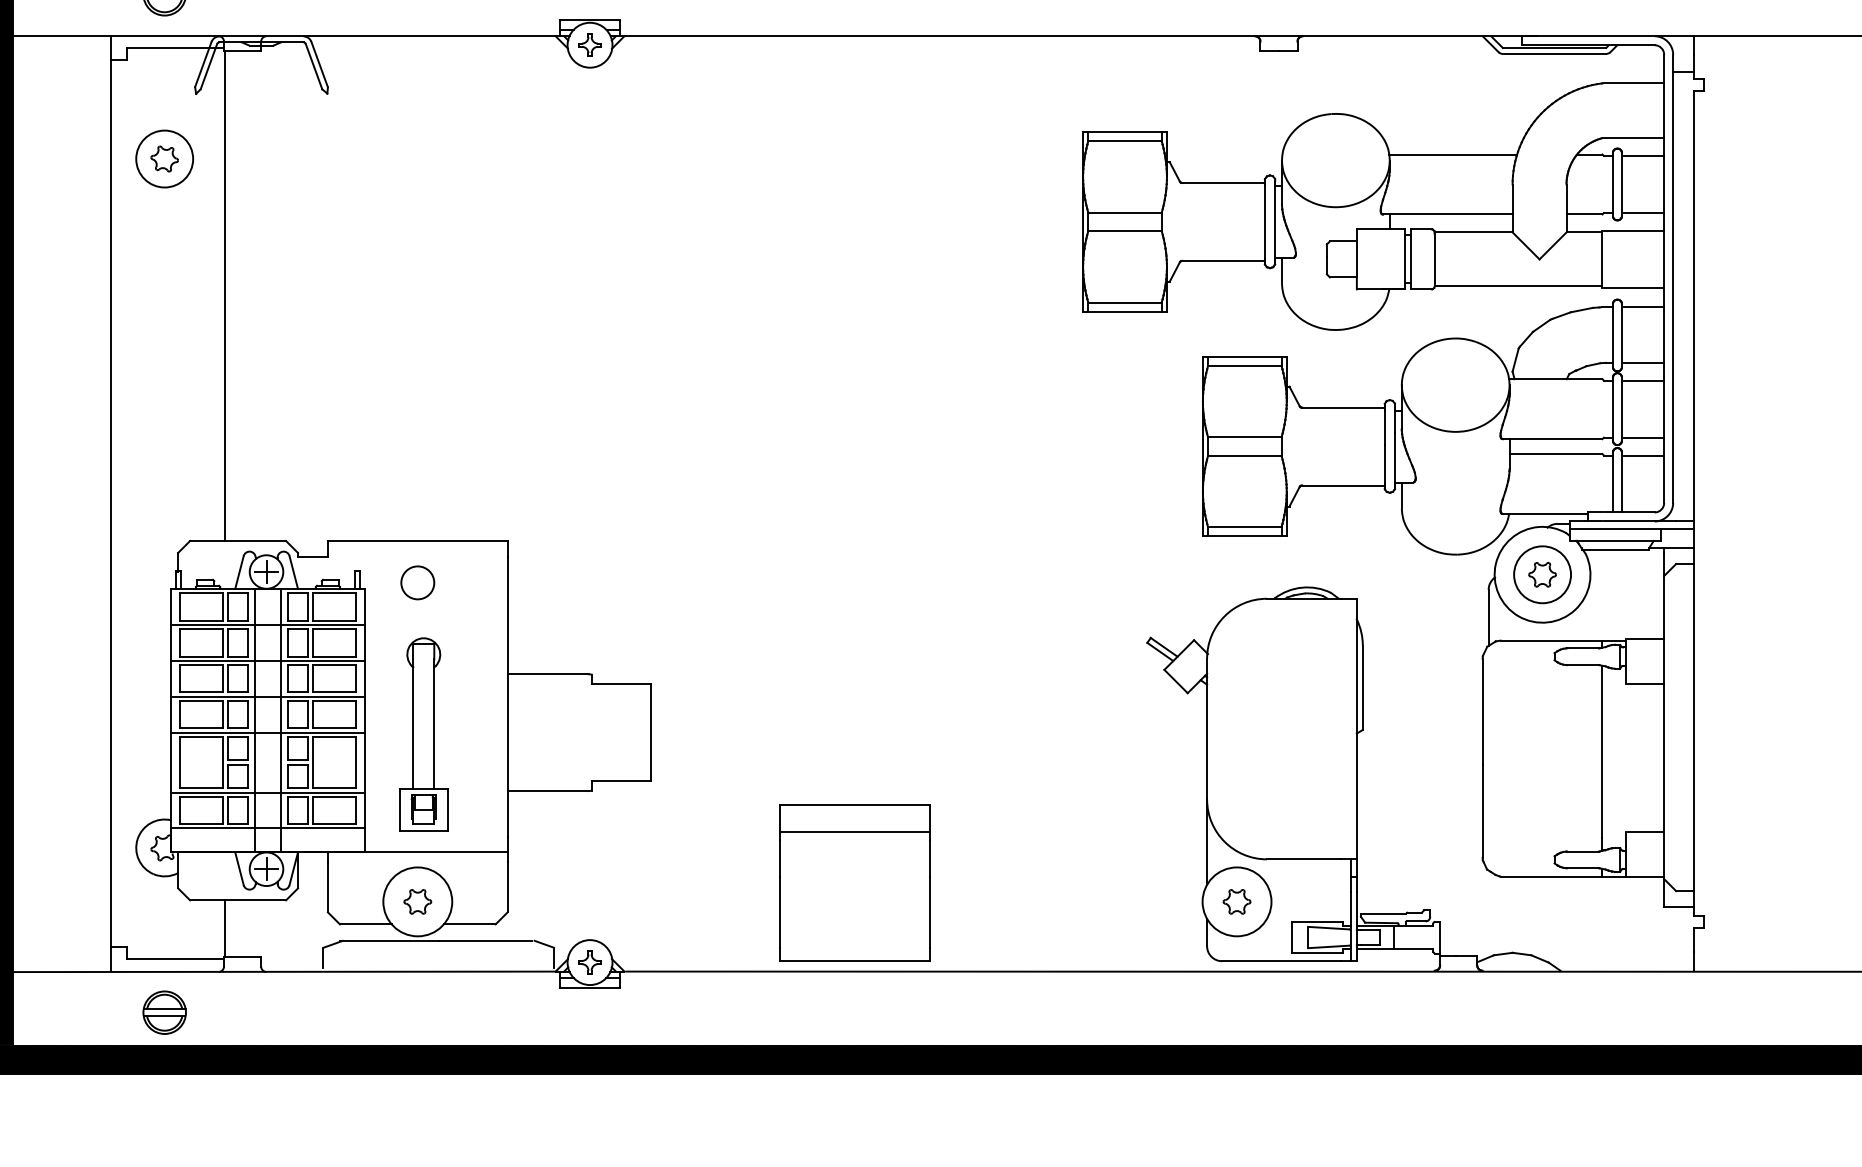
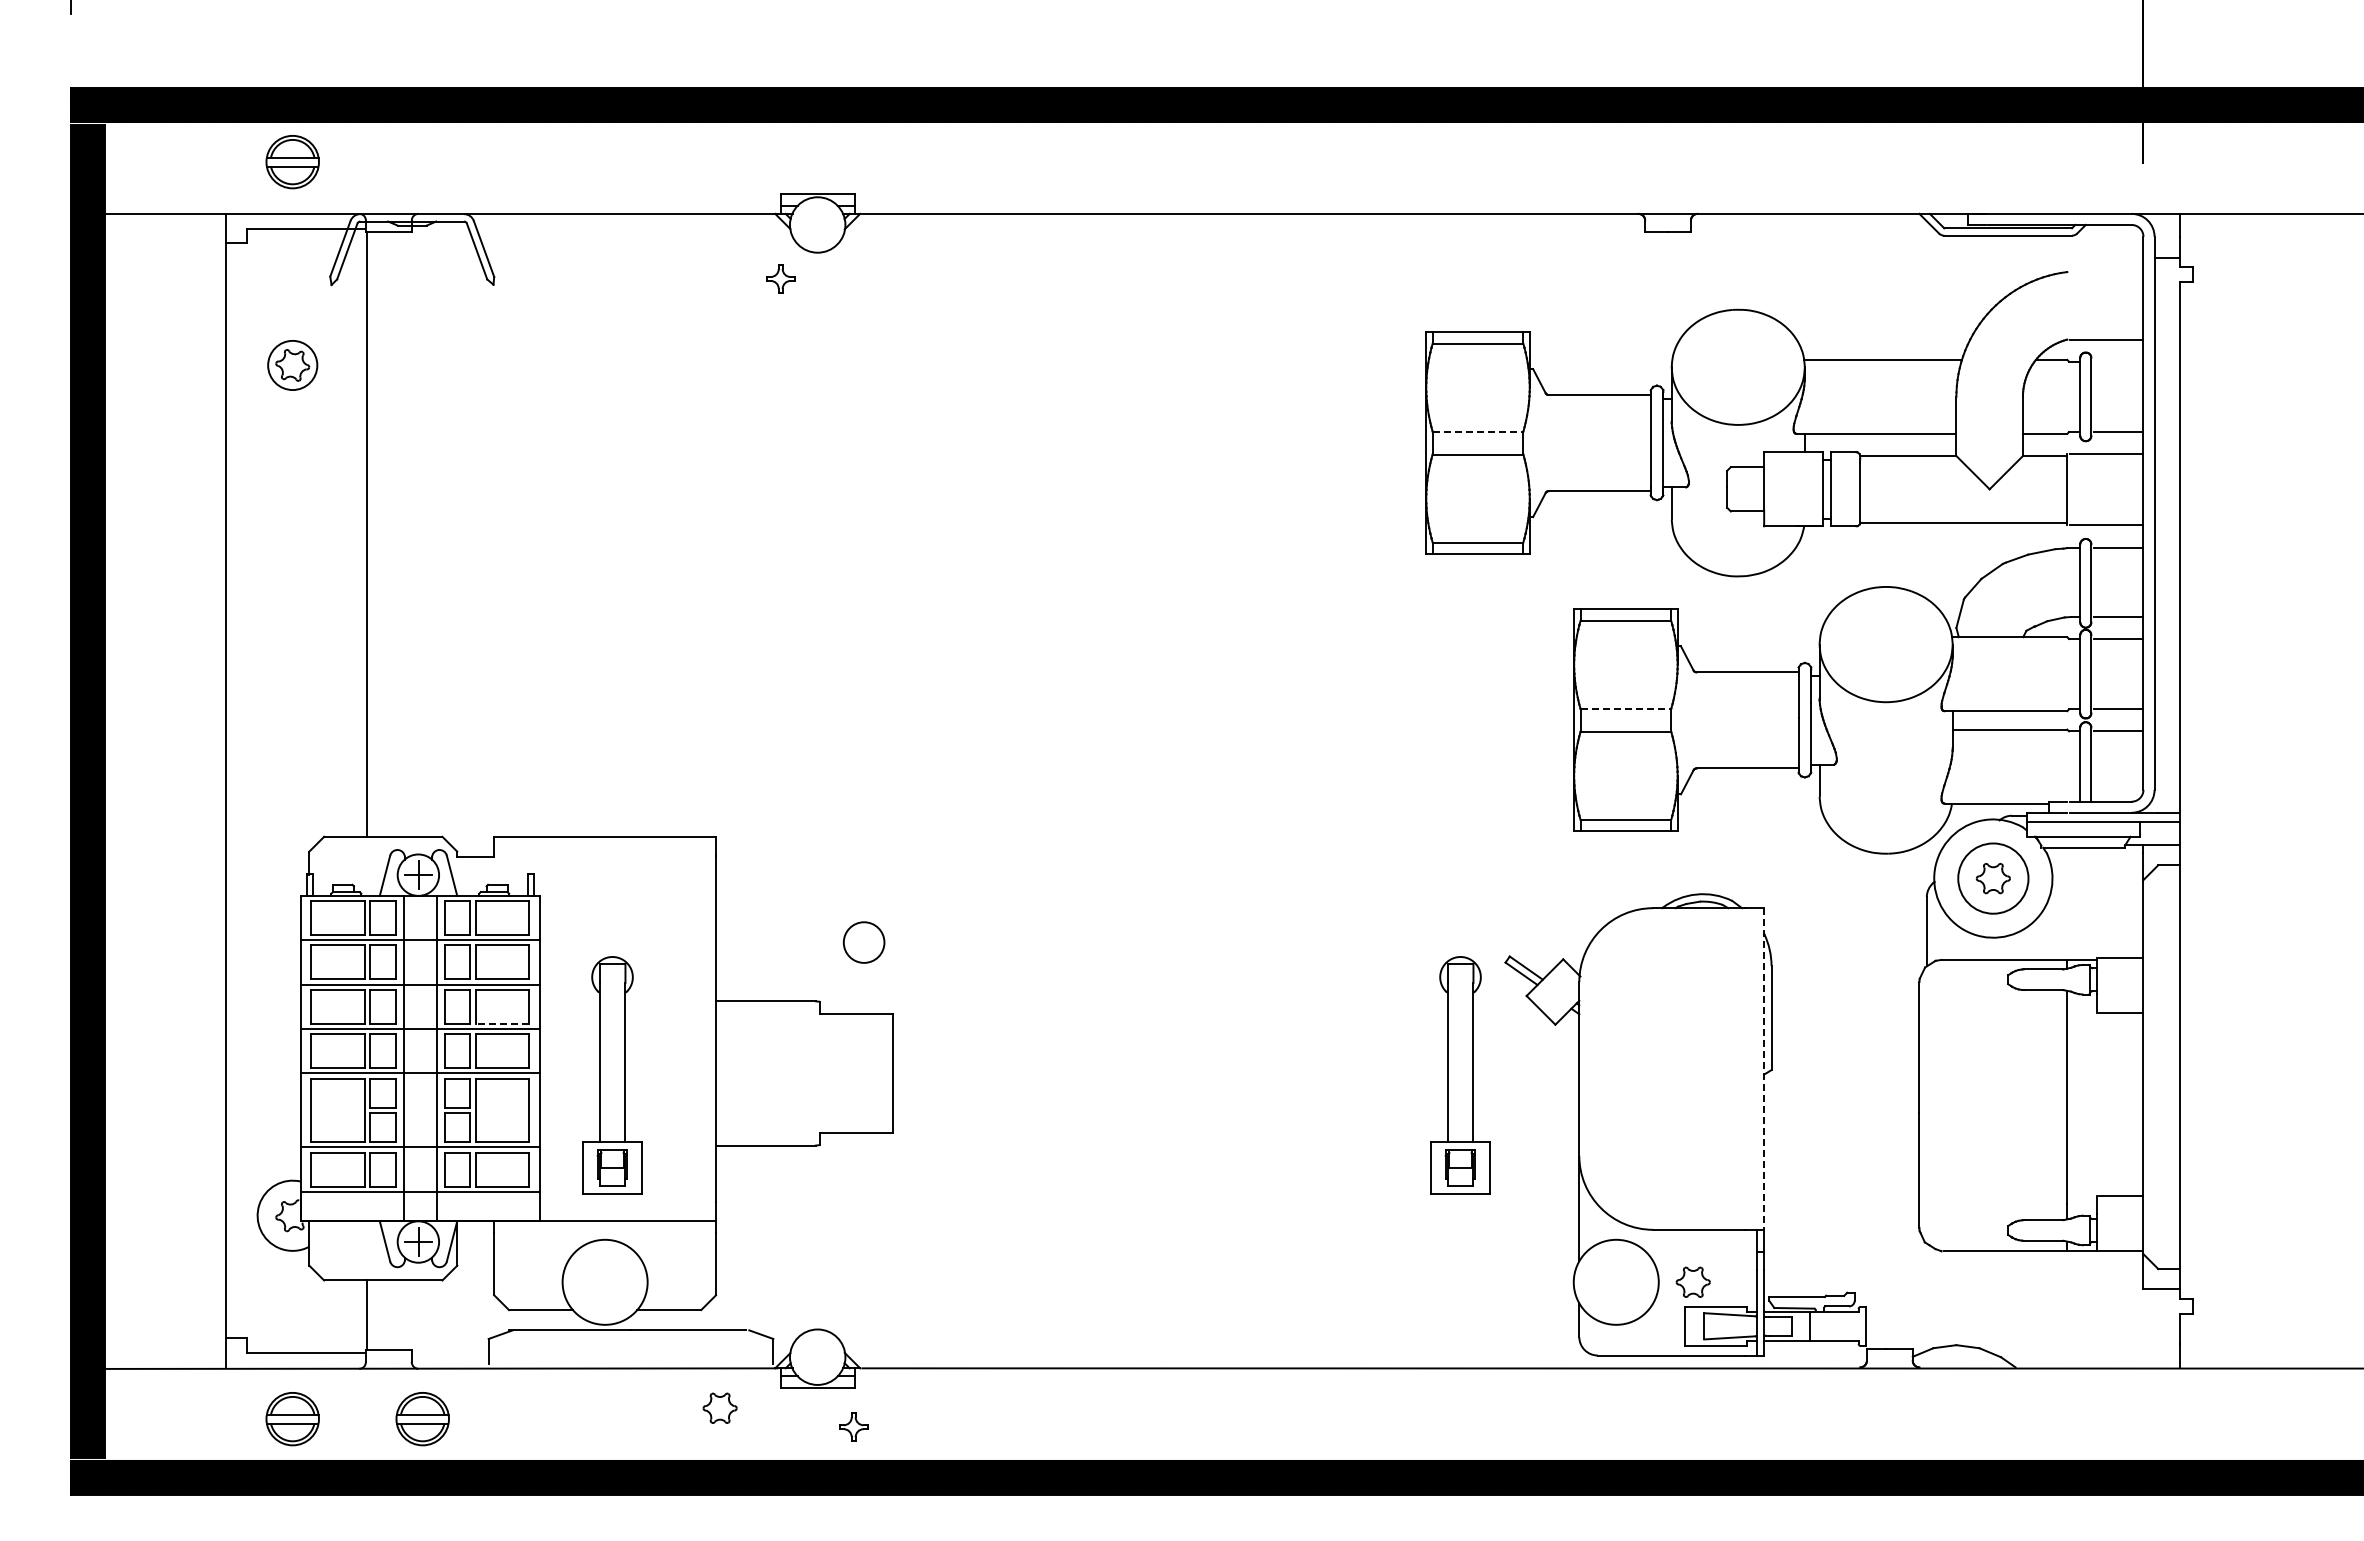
part: (589, 44) -> (780, 278), moved
line: (1634, 83) -> (2106, 272), removed
line: (1643, 155) -> (2118, 361), removed
circle: (164, 159) -> (292, 365), size x0.7
line: (1125, 212) -> (1478, 431), solid -> dashed
line: (1245, 436) -> (1626, 708), solid -> dashed
circle: (417, 582) -> (863, 942), moved
line: (334, 692) -> (502, 1023), solid -> dashed
line: (1357, 729) -> (1764, 1069), solid -> dashed
part: (1110, 734) -> (1460, 1075), added
part: (854, 883) -> (1144, 1259), removed
part: (417, 901) -> (719, 1407), moved
part: (1236, 901) -> (1692, 1281), moved
part: (589, 961) -> (853, 1426), moved
part: (269, 1013) -> (422, 1419), added

